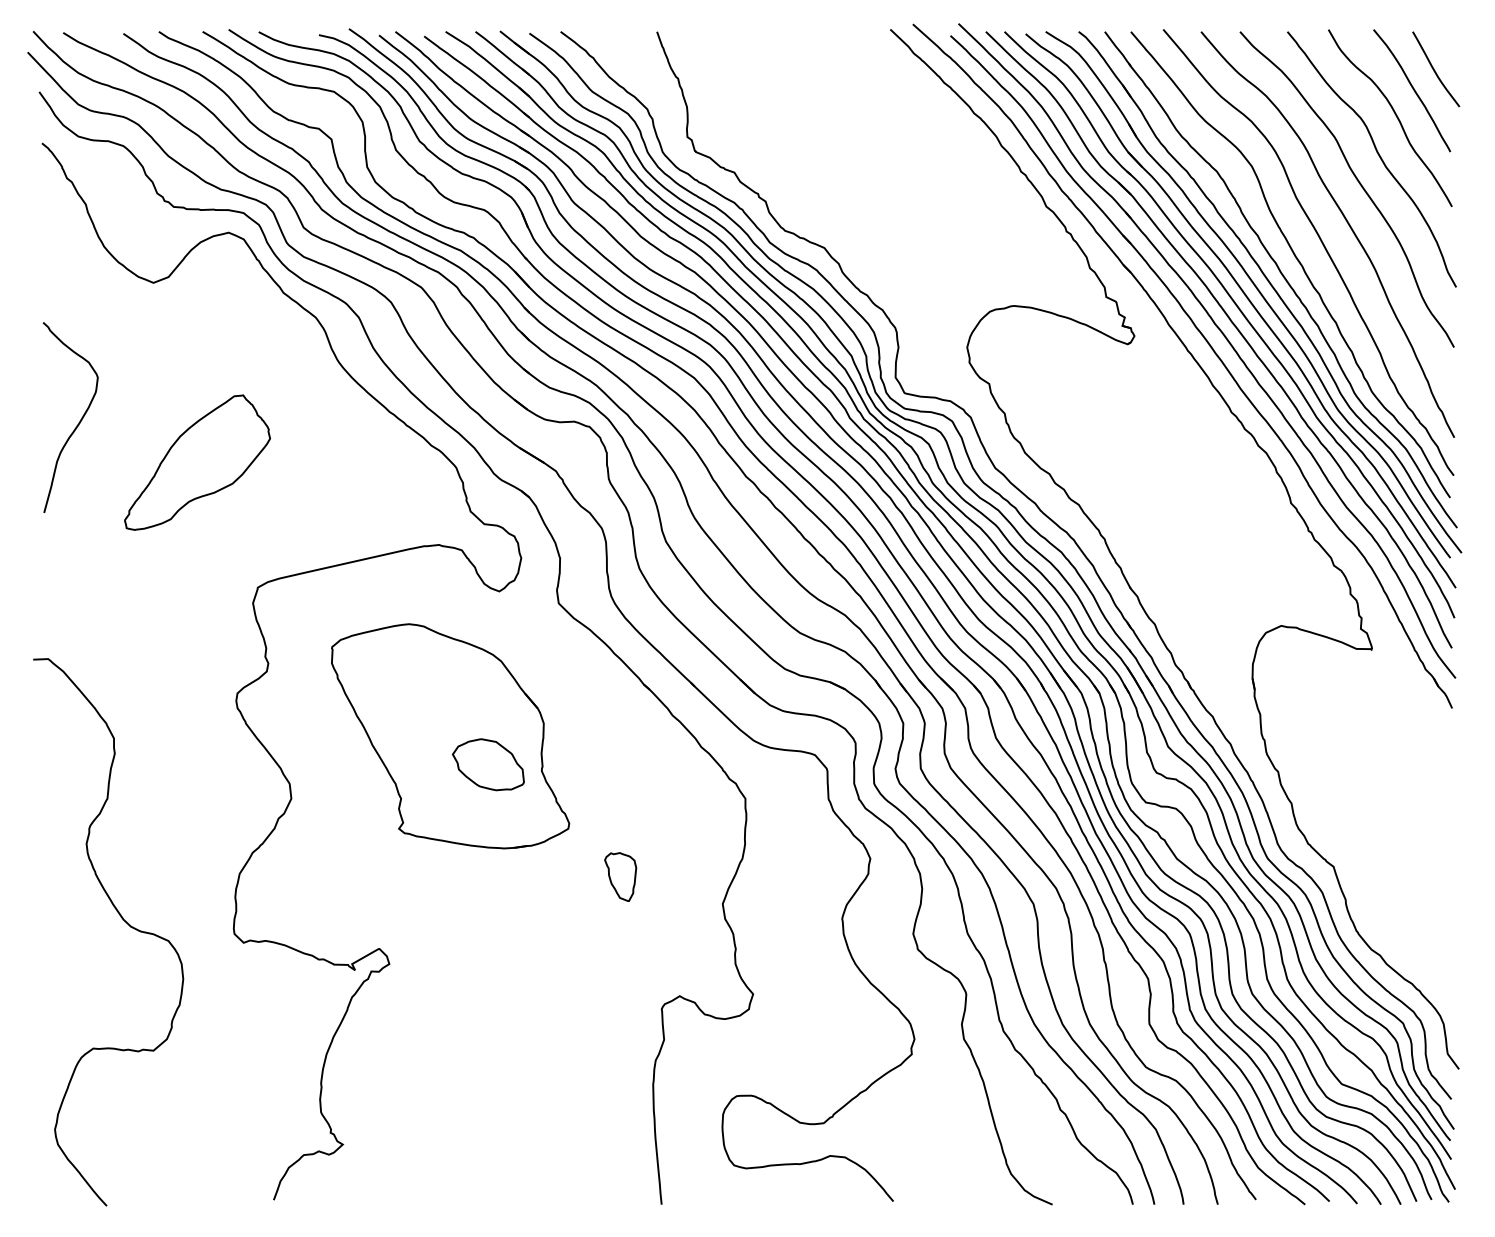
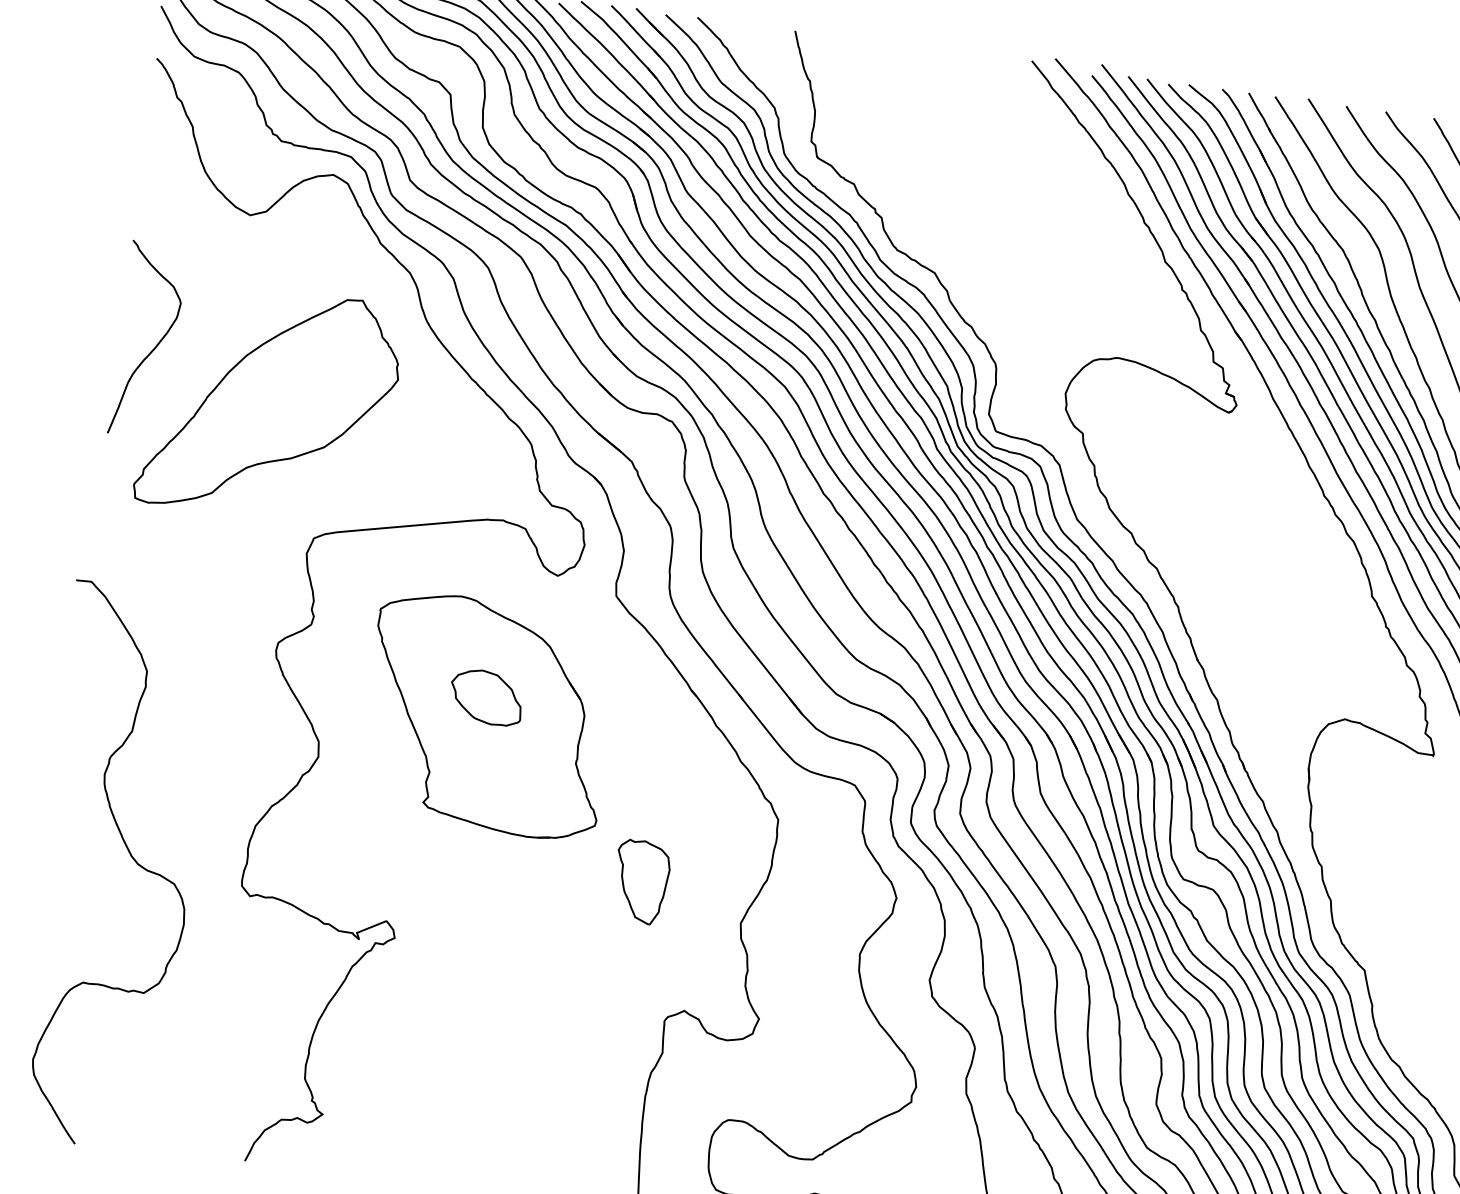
part: (197, 462) -> (269, 403), size x1.67
part: (488, 764) -> (486, 697), moved
part: (620, 876) -> (640, 881), size x1.67

